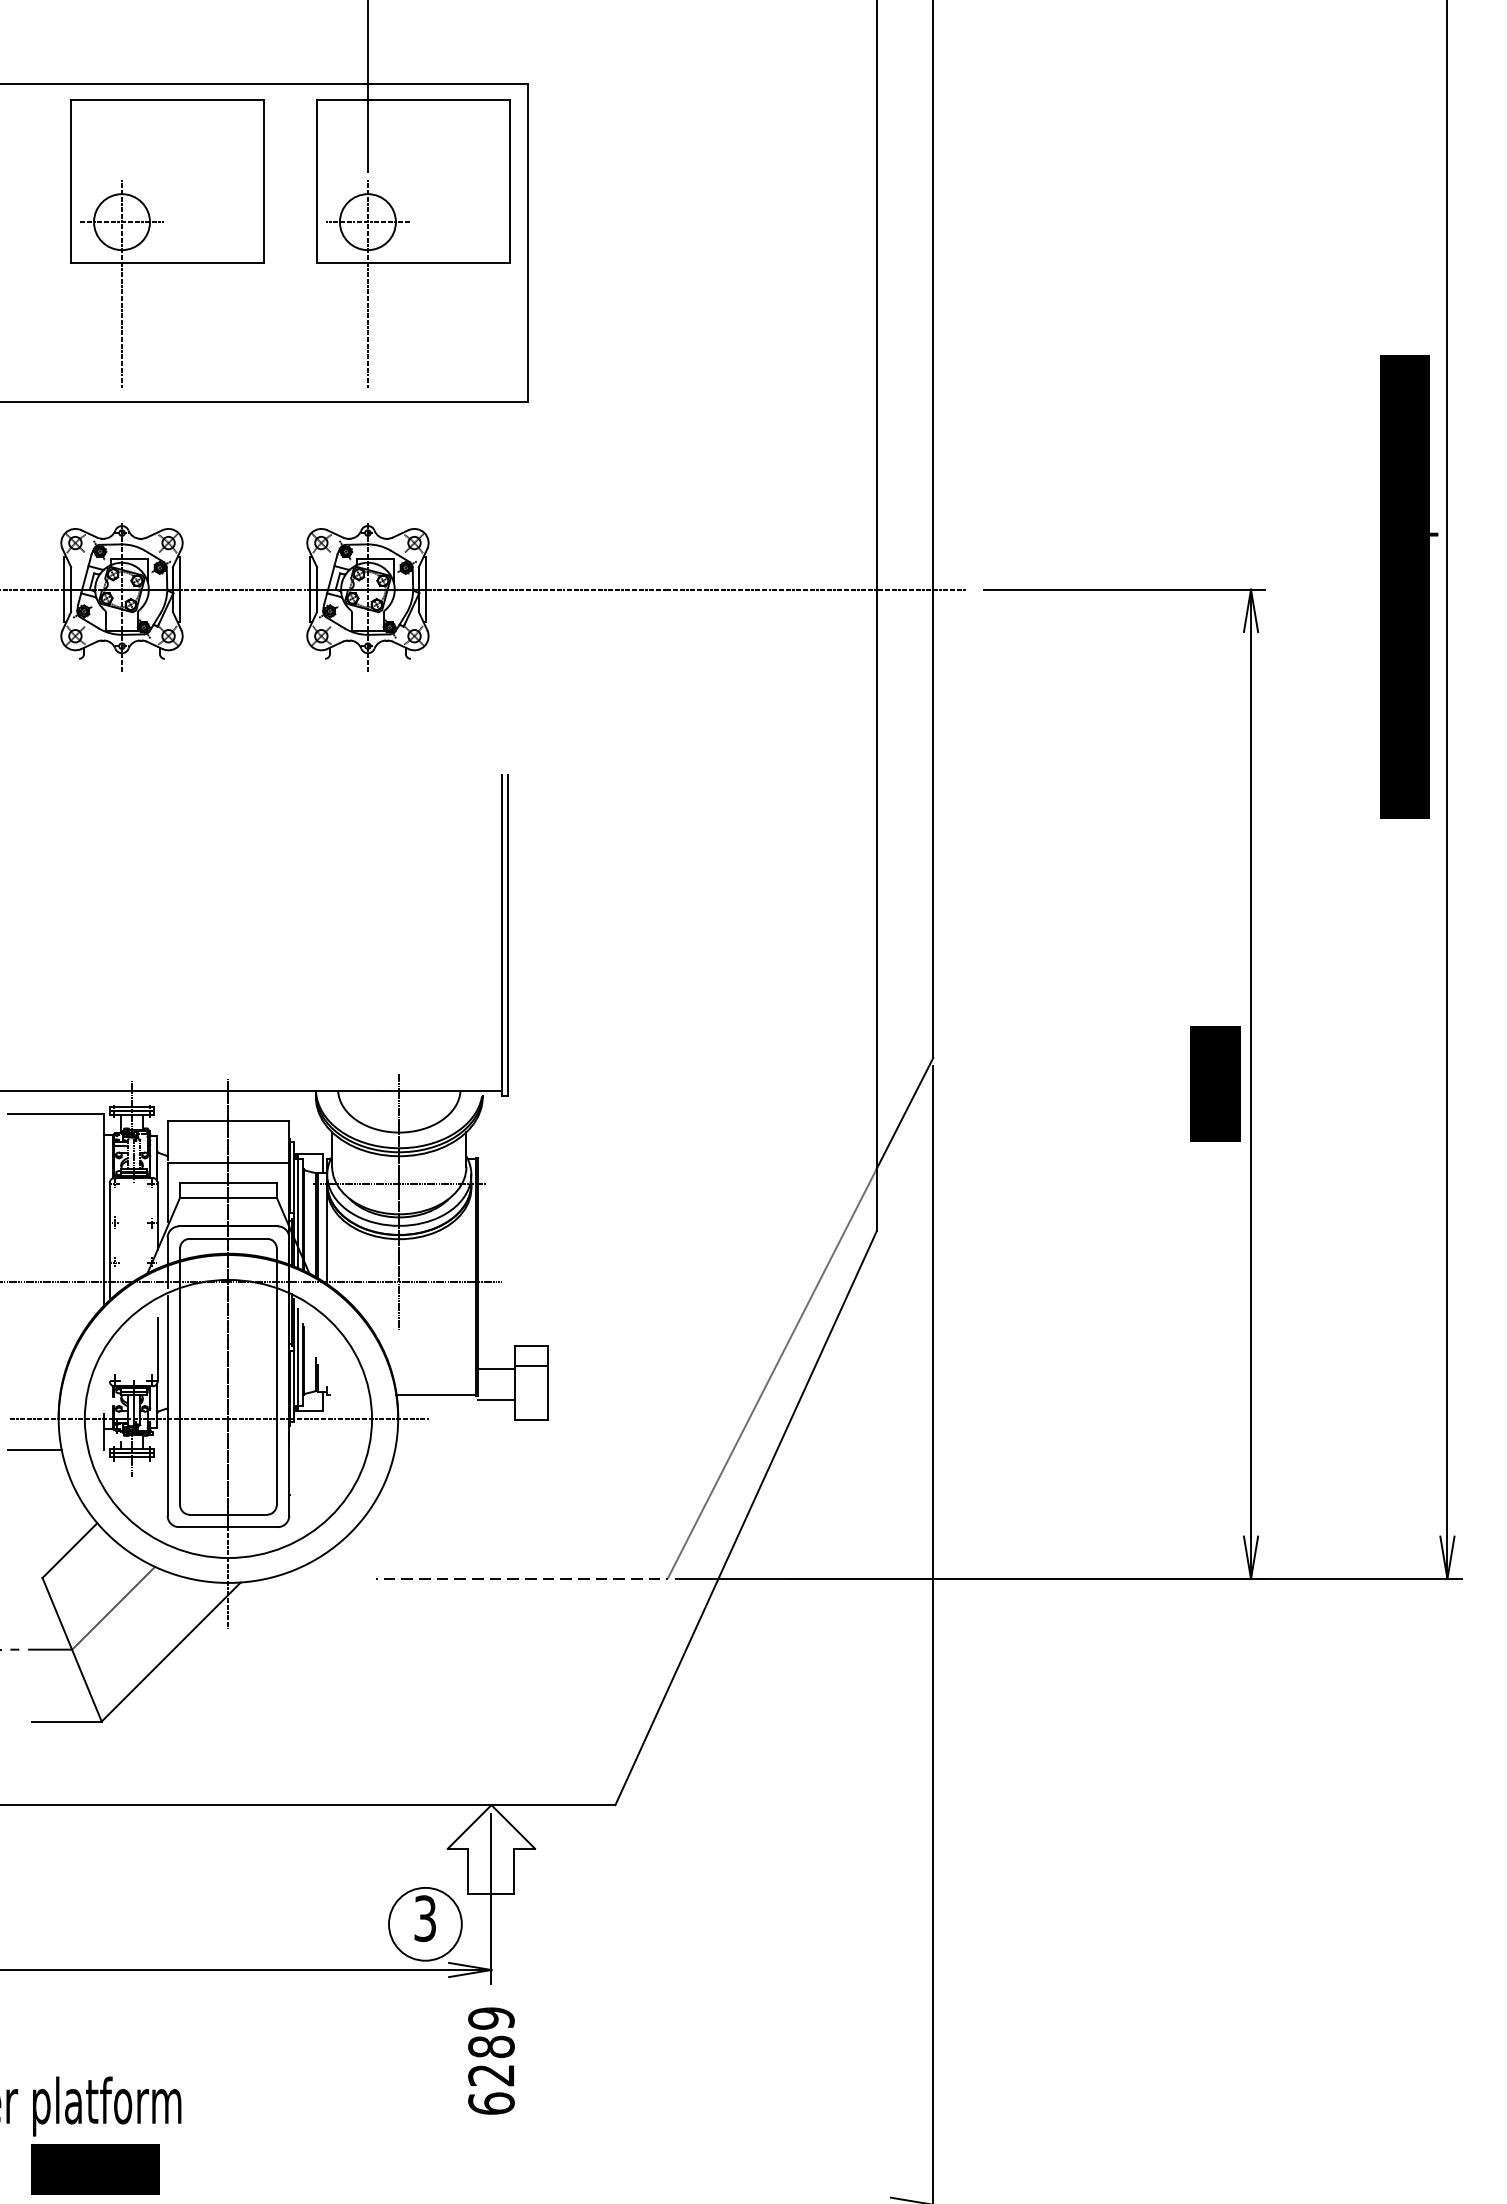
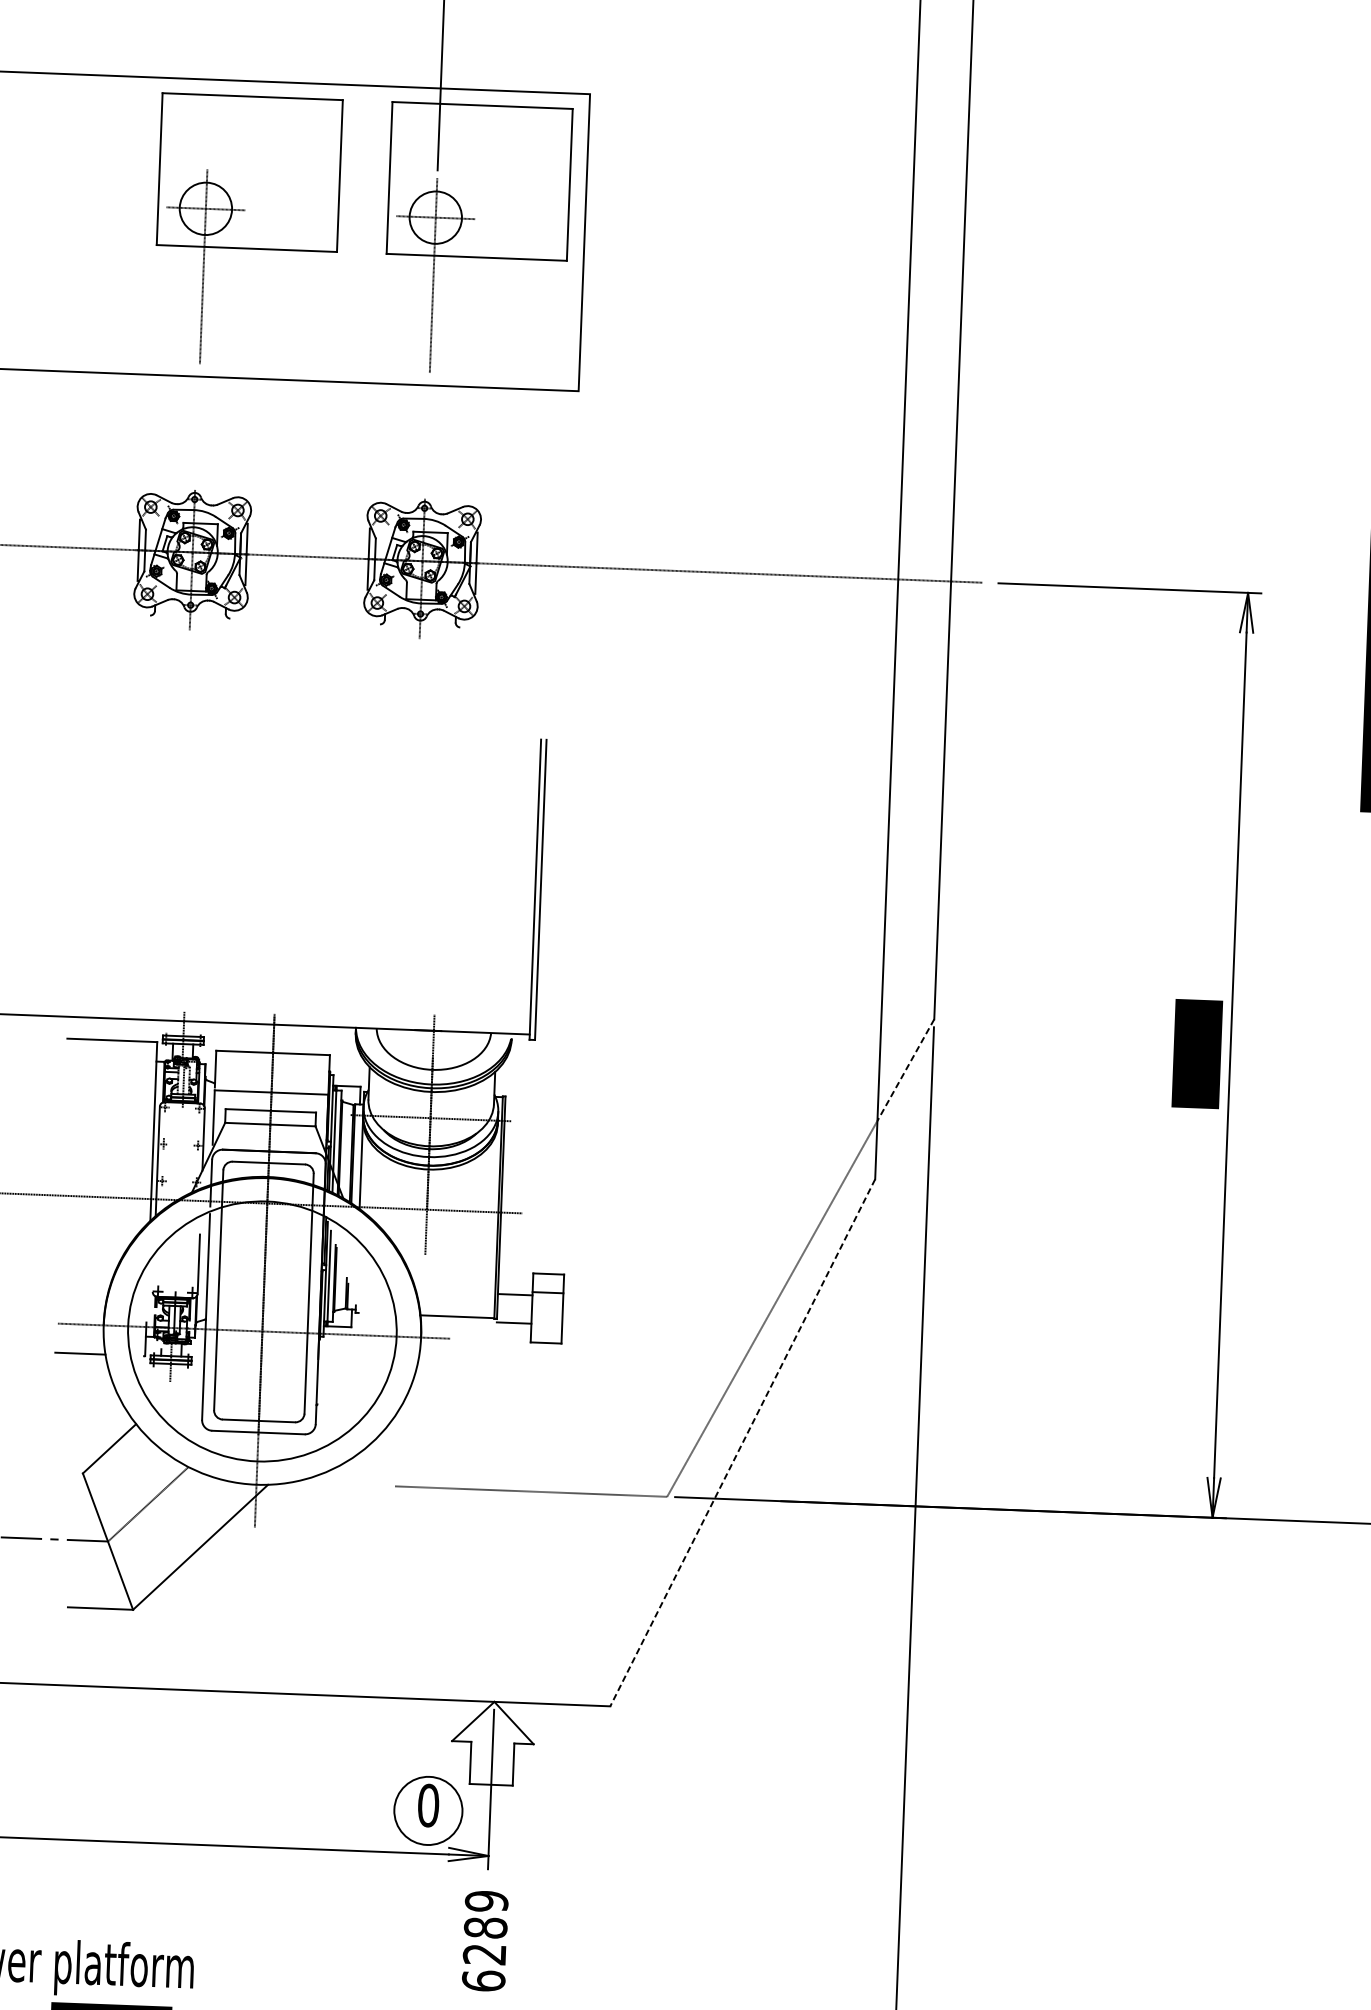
line: (904, 1113) -> (905, 1070), solid -> dashed
line: (745, 1518) -> (742, 1443), solid -> dashed
text: (425, 1918) -> (428, 1805), 3 -> 0

